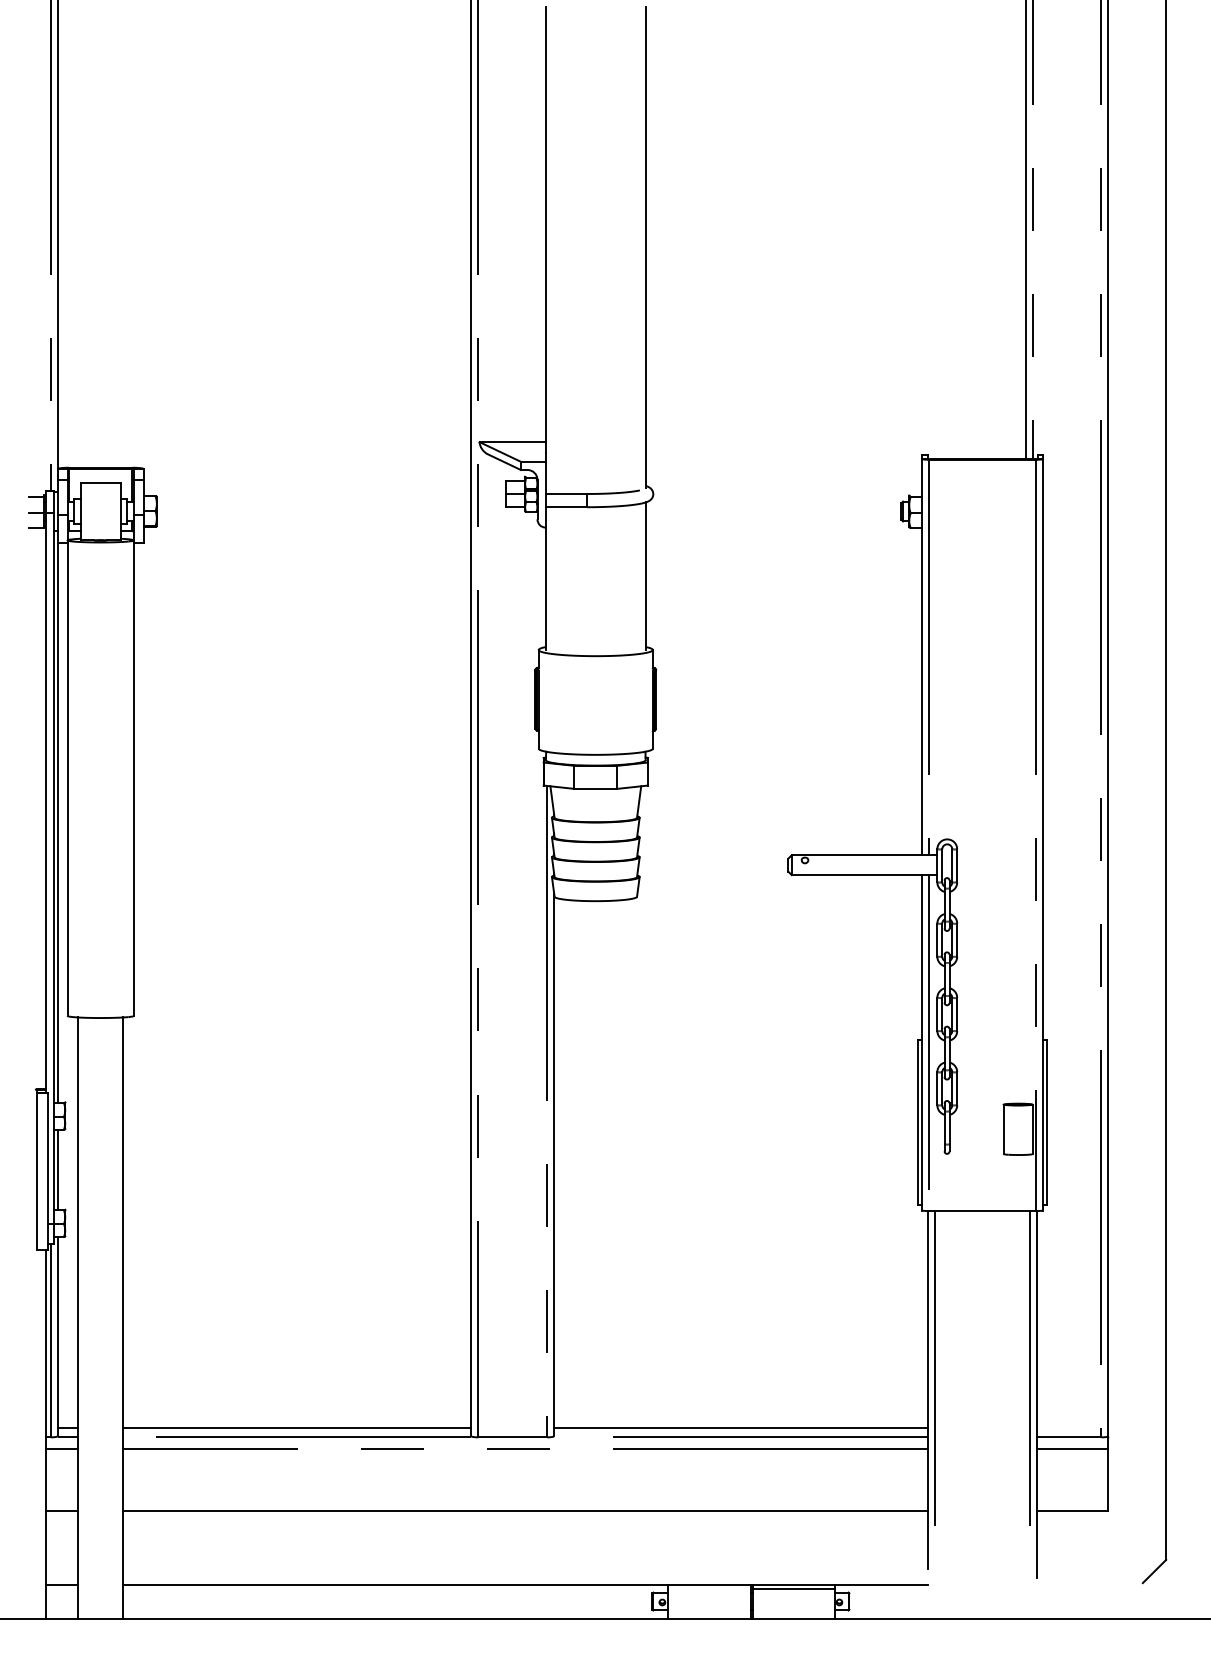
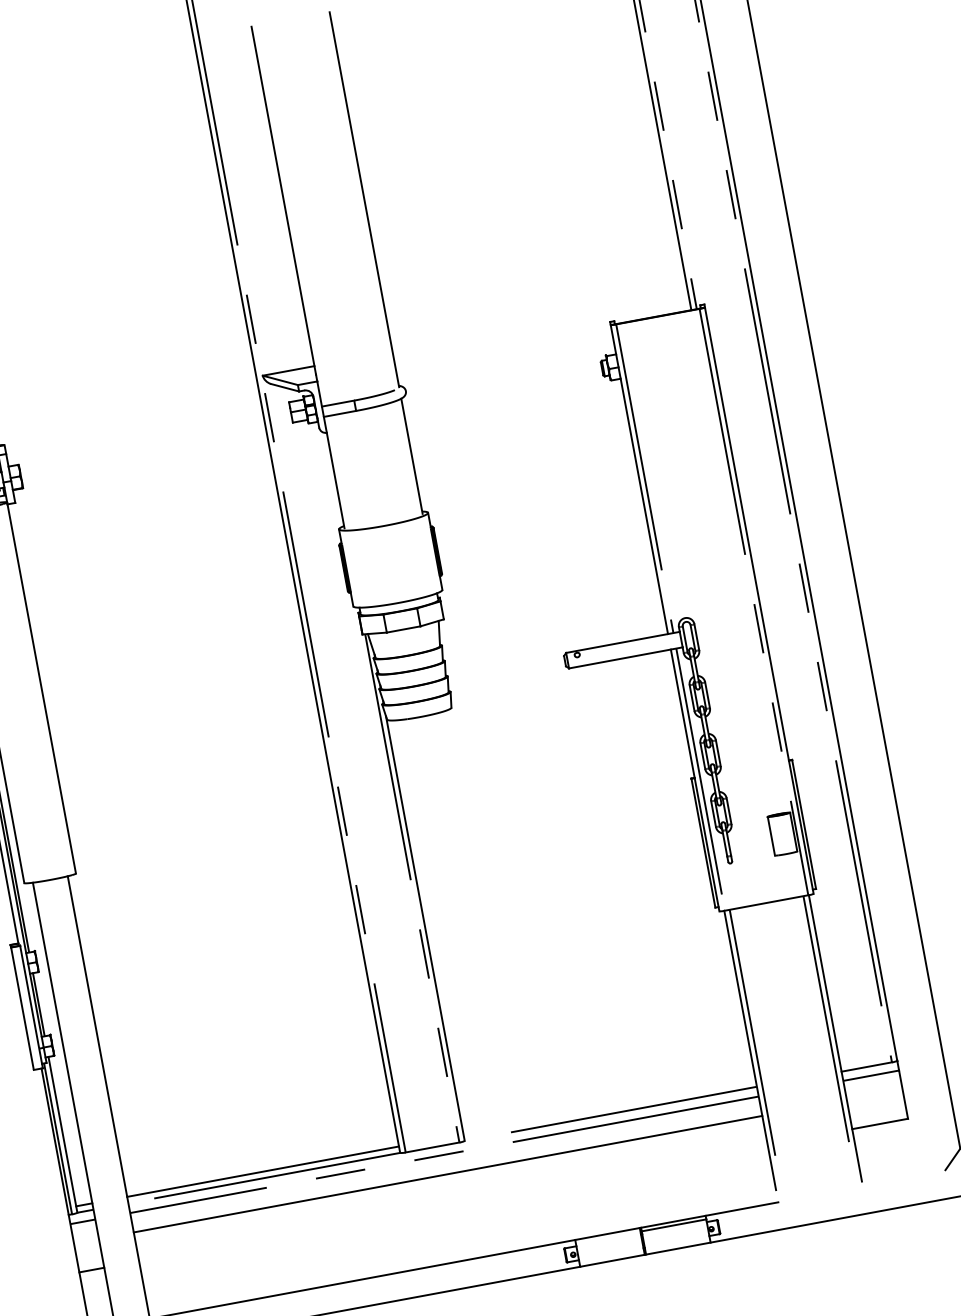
line: (741, 1428) -> (609, 1107), removed
line: (525, 1510) -> (447, 1173), moved

